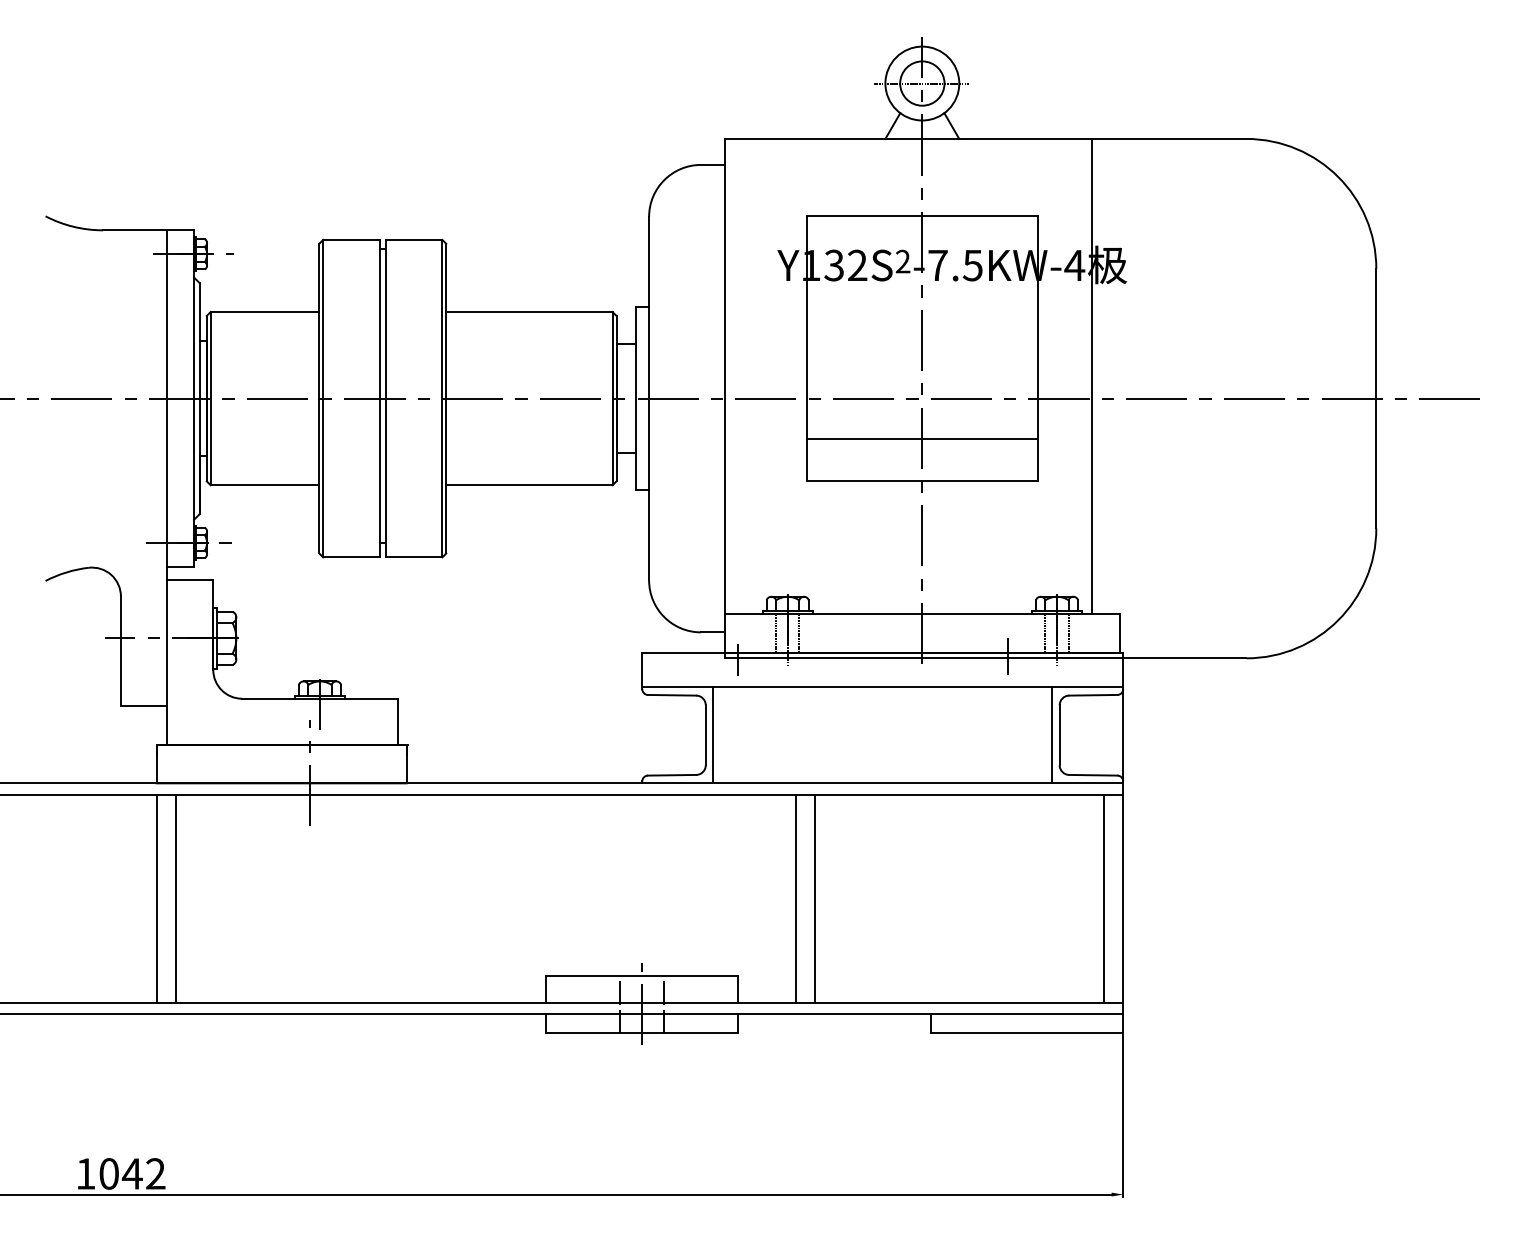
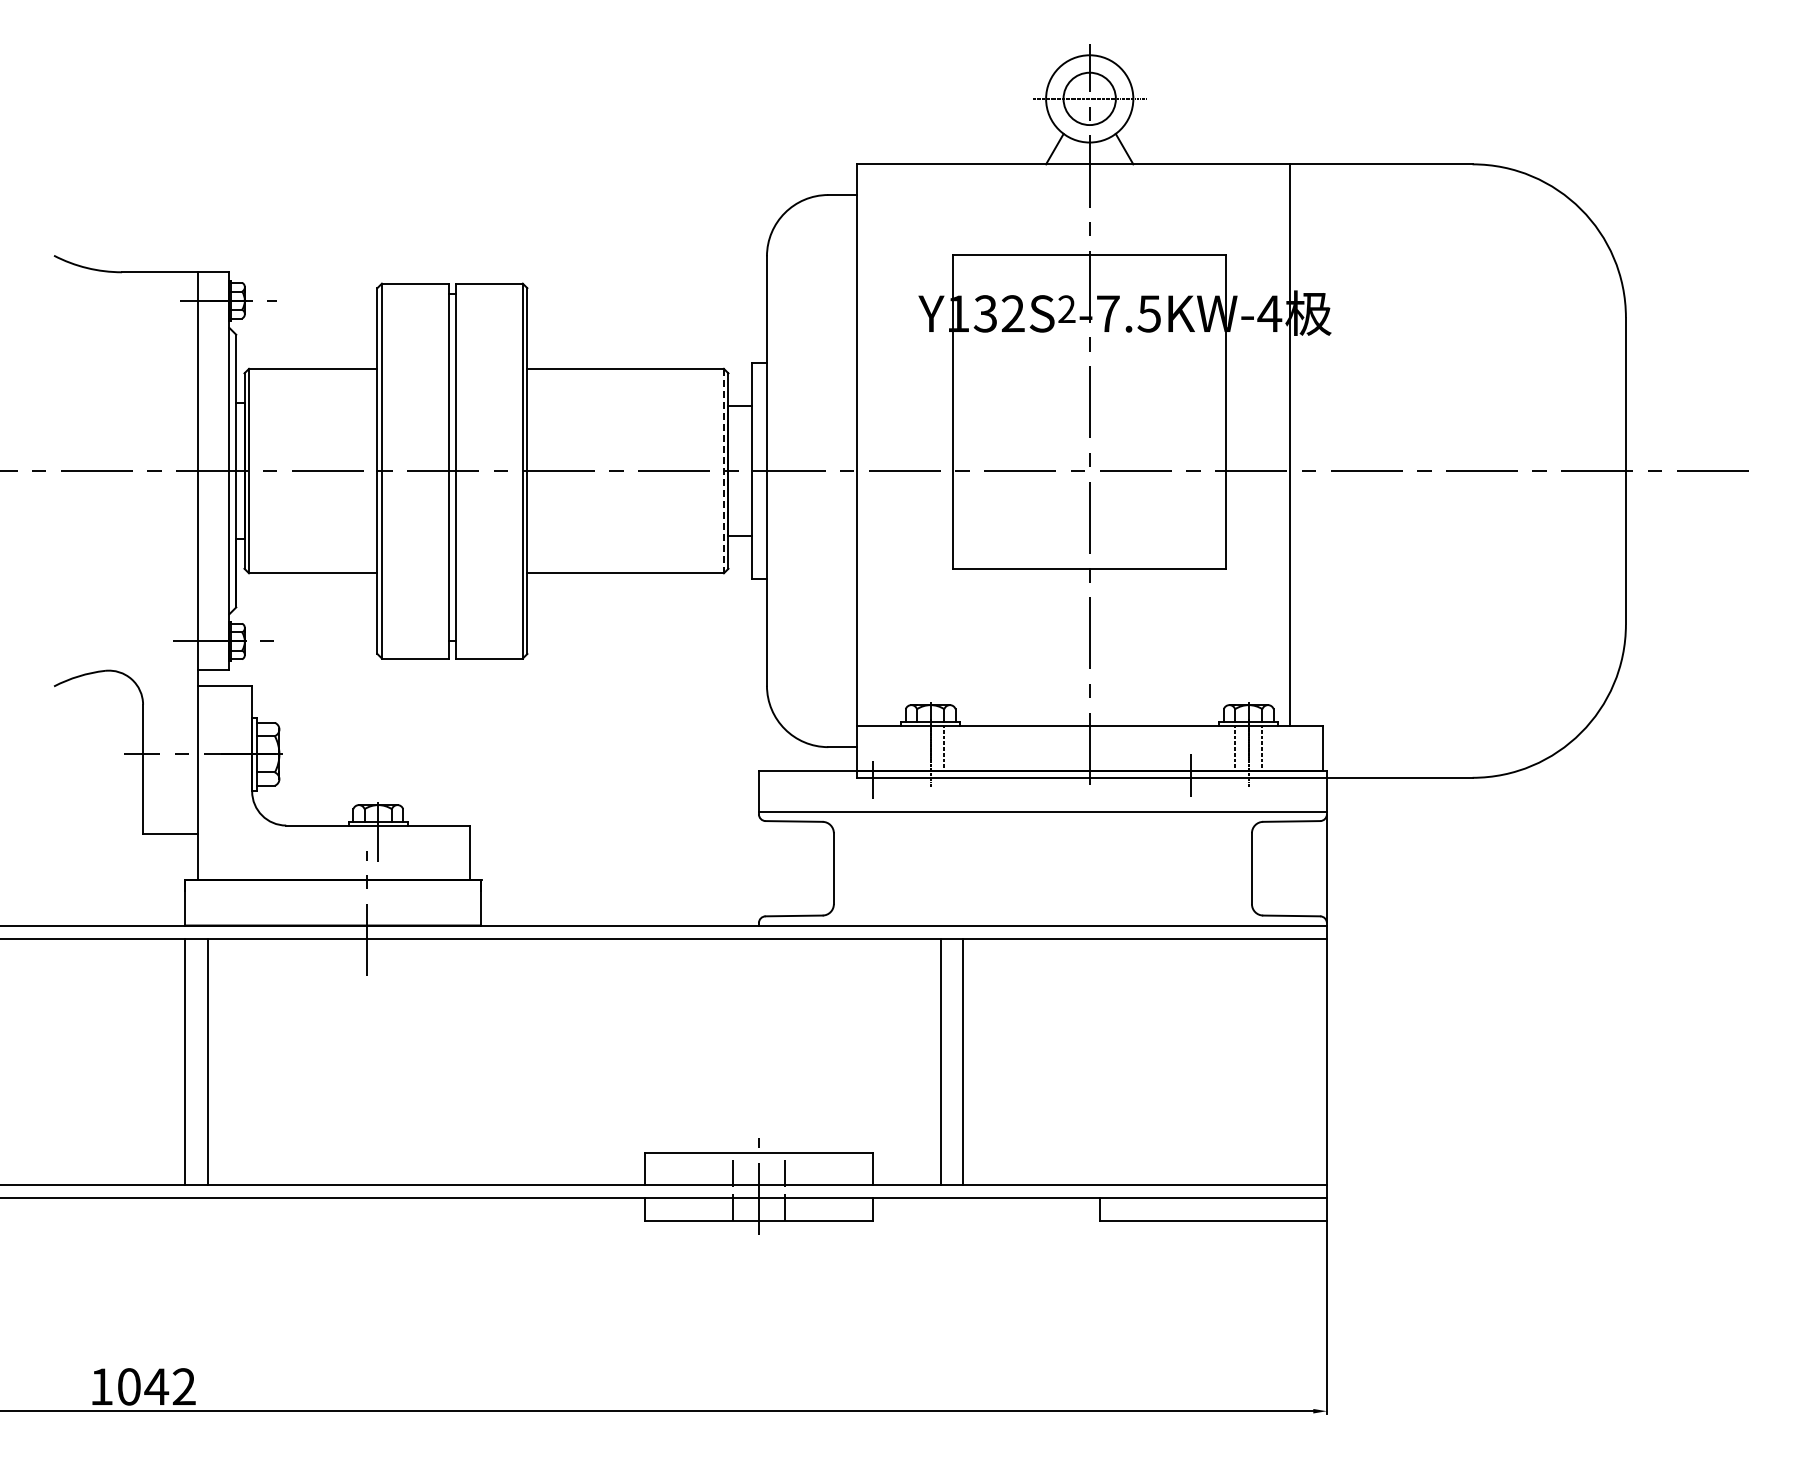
line: (612, 399) -> (723, 471), solid -> dashed
line: (922, 438) -> (1089, 518), removed
line: (776, 633) -> (917, 748), removed
line: (713, 735) -> (842, 868), removed
line: (1051, 735) -> (1242, 868), removed
line: (1104, 898) -> (1304, 1061), removed

